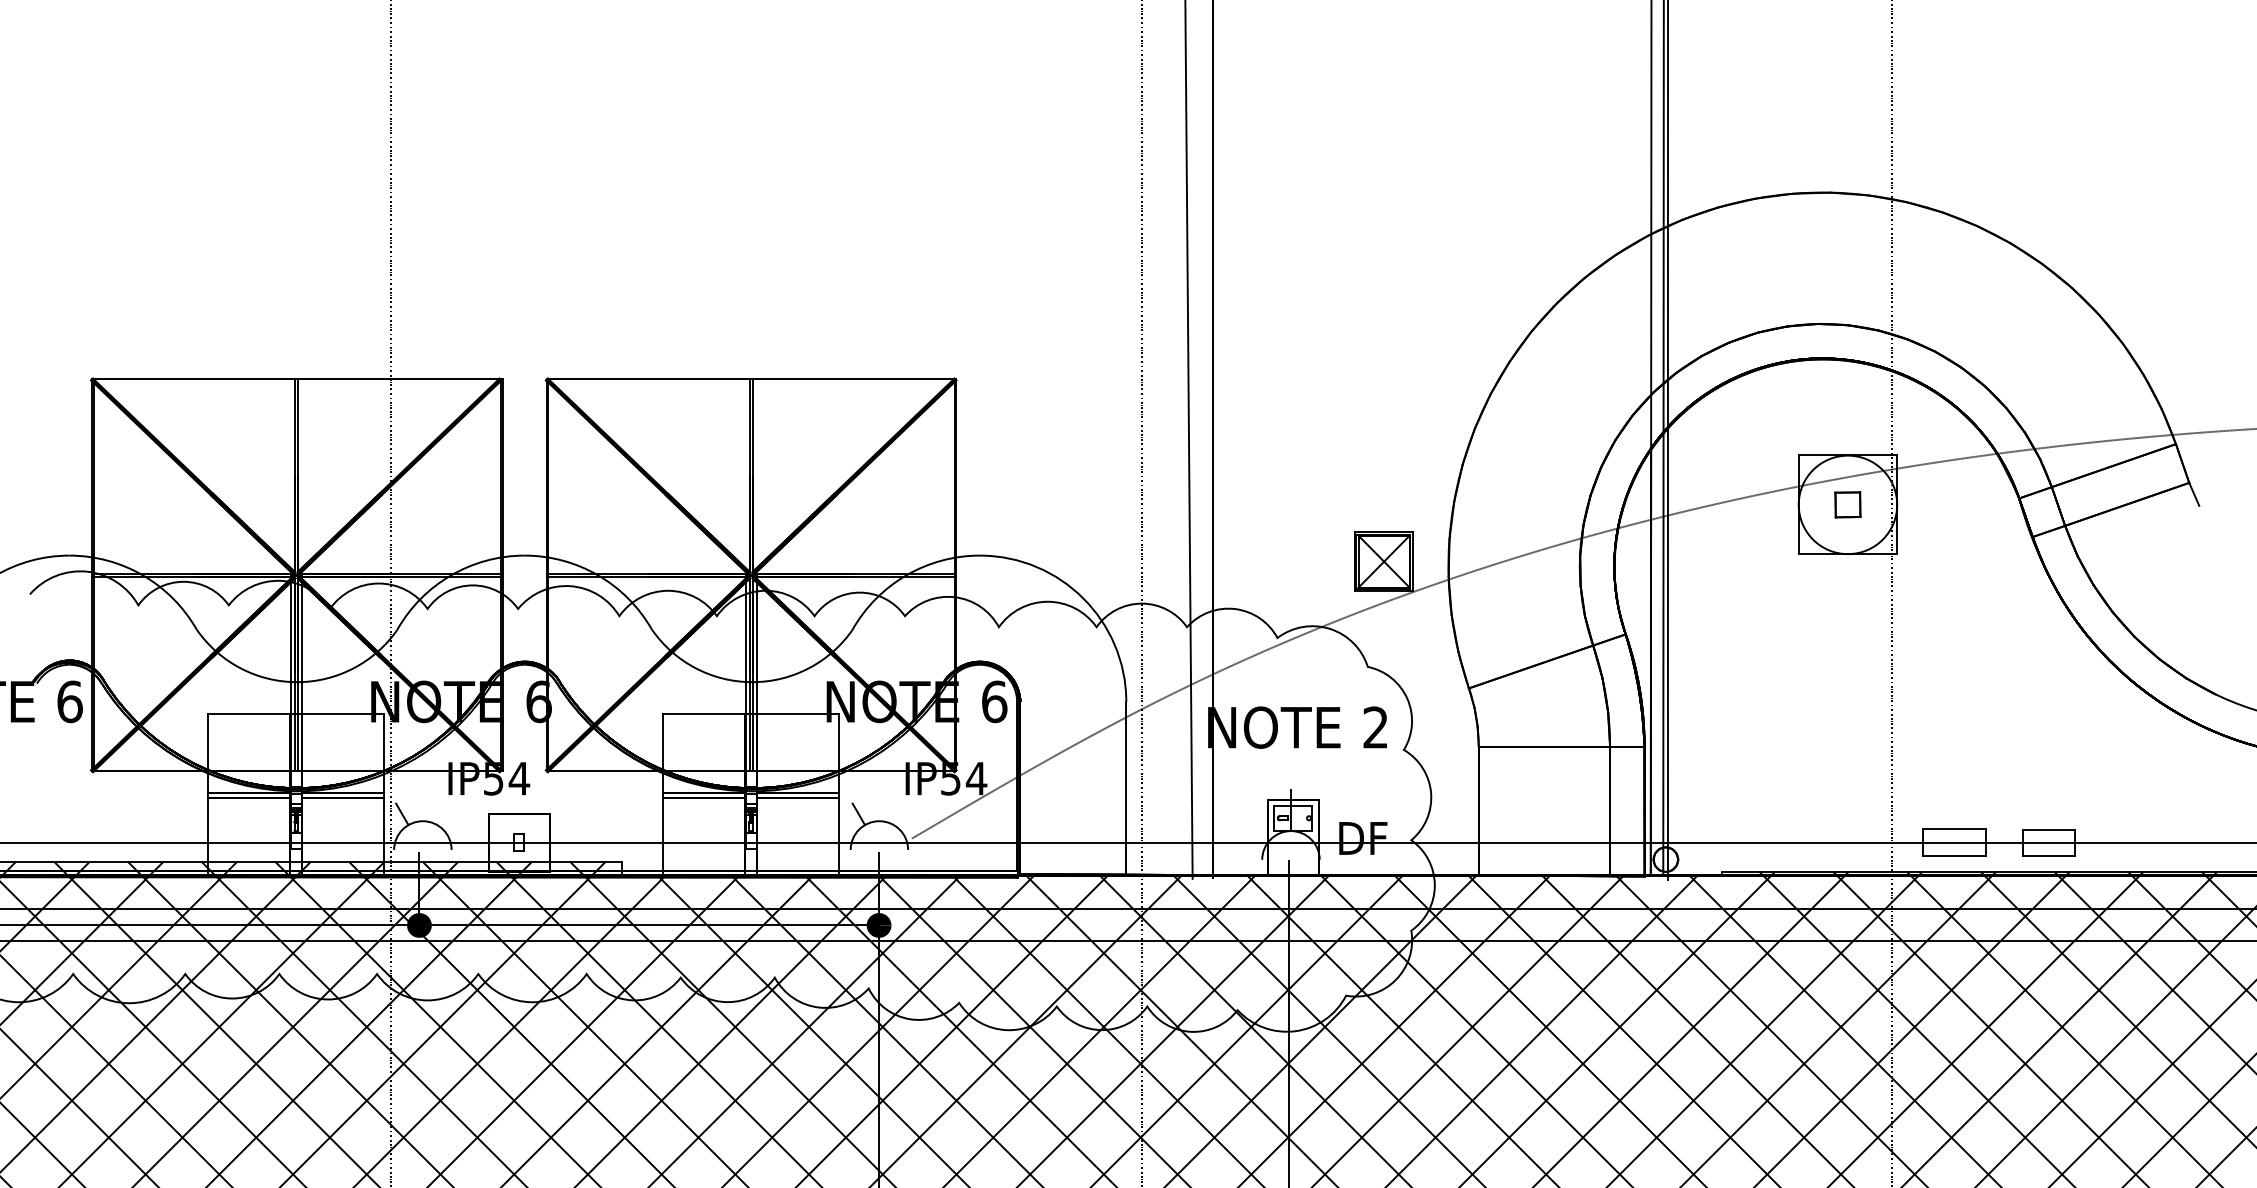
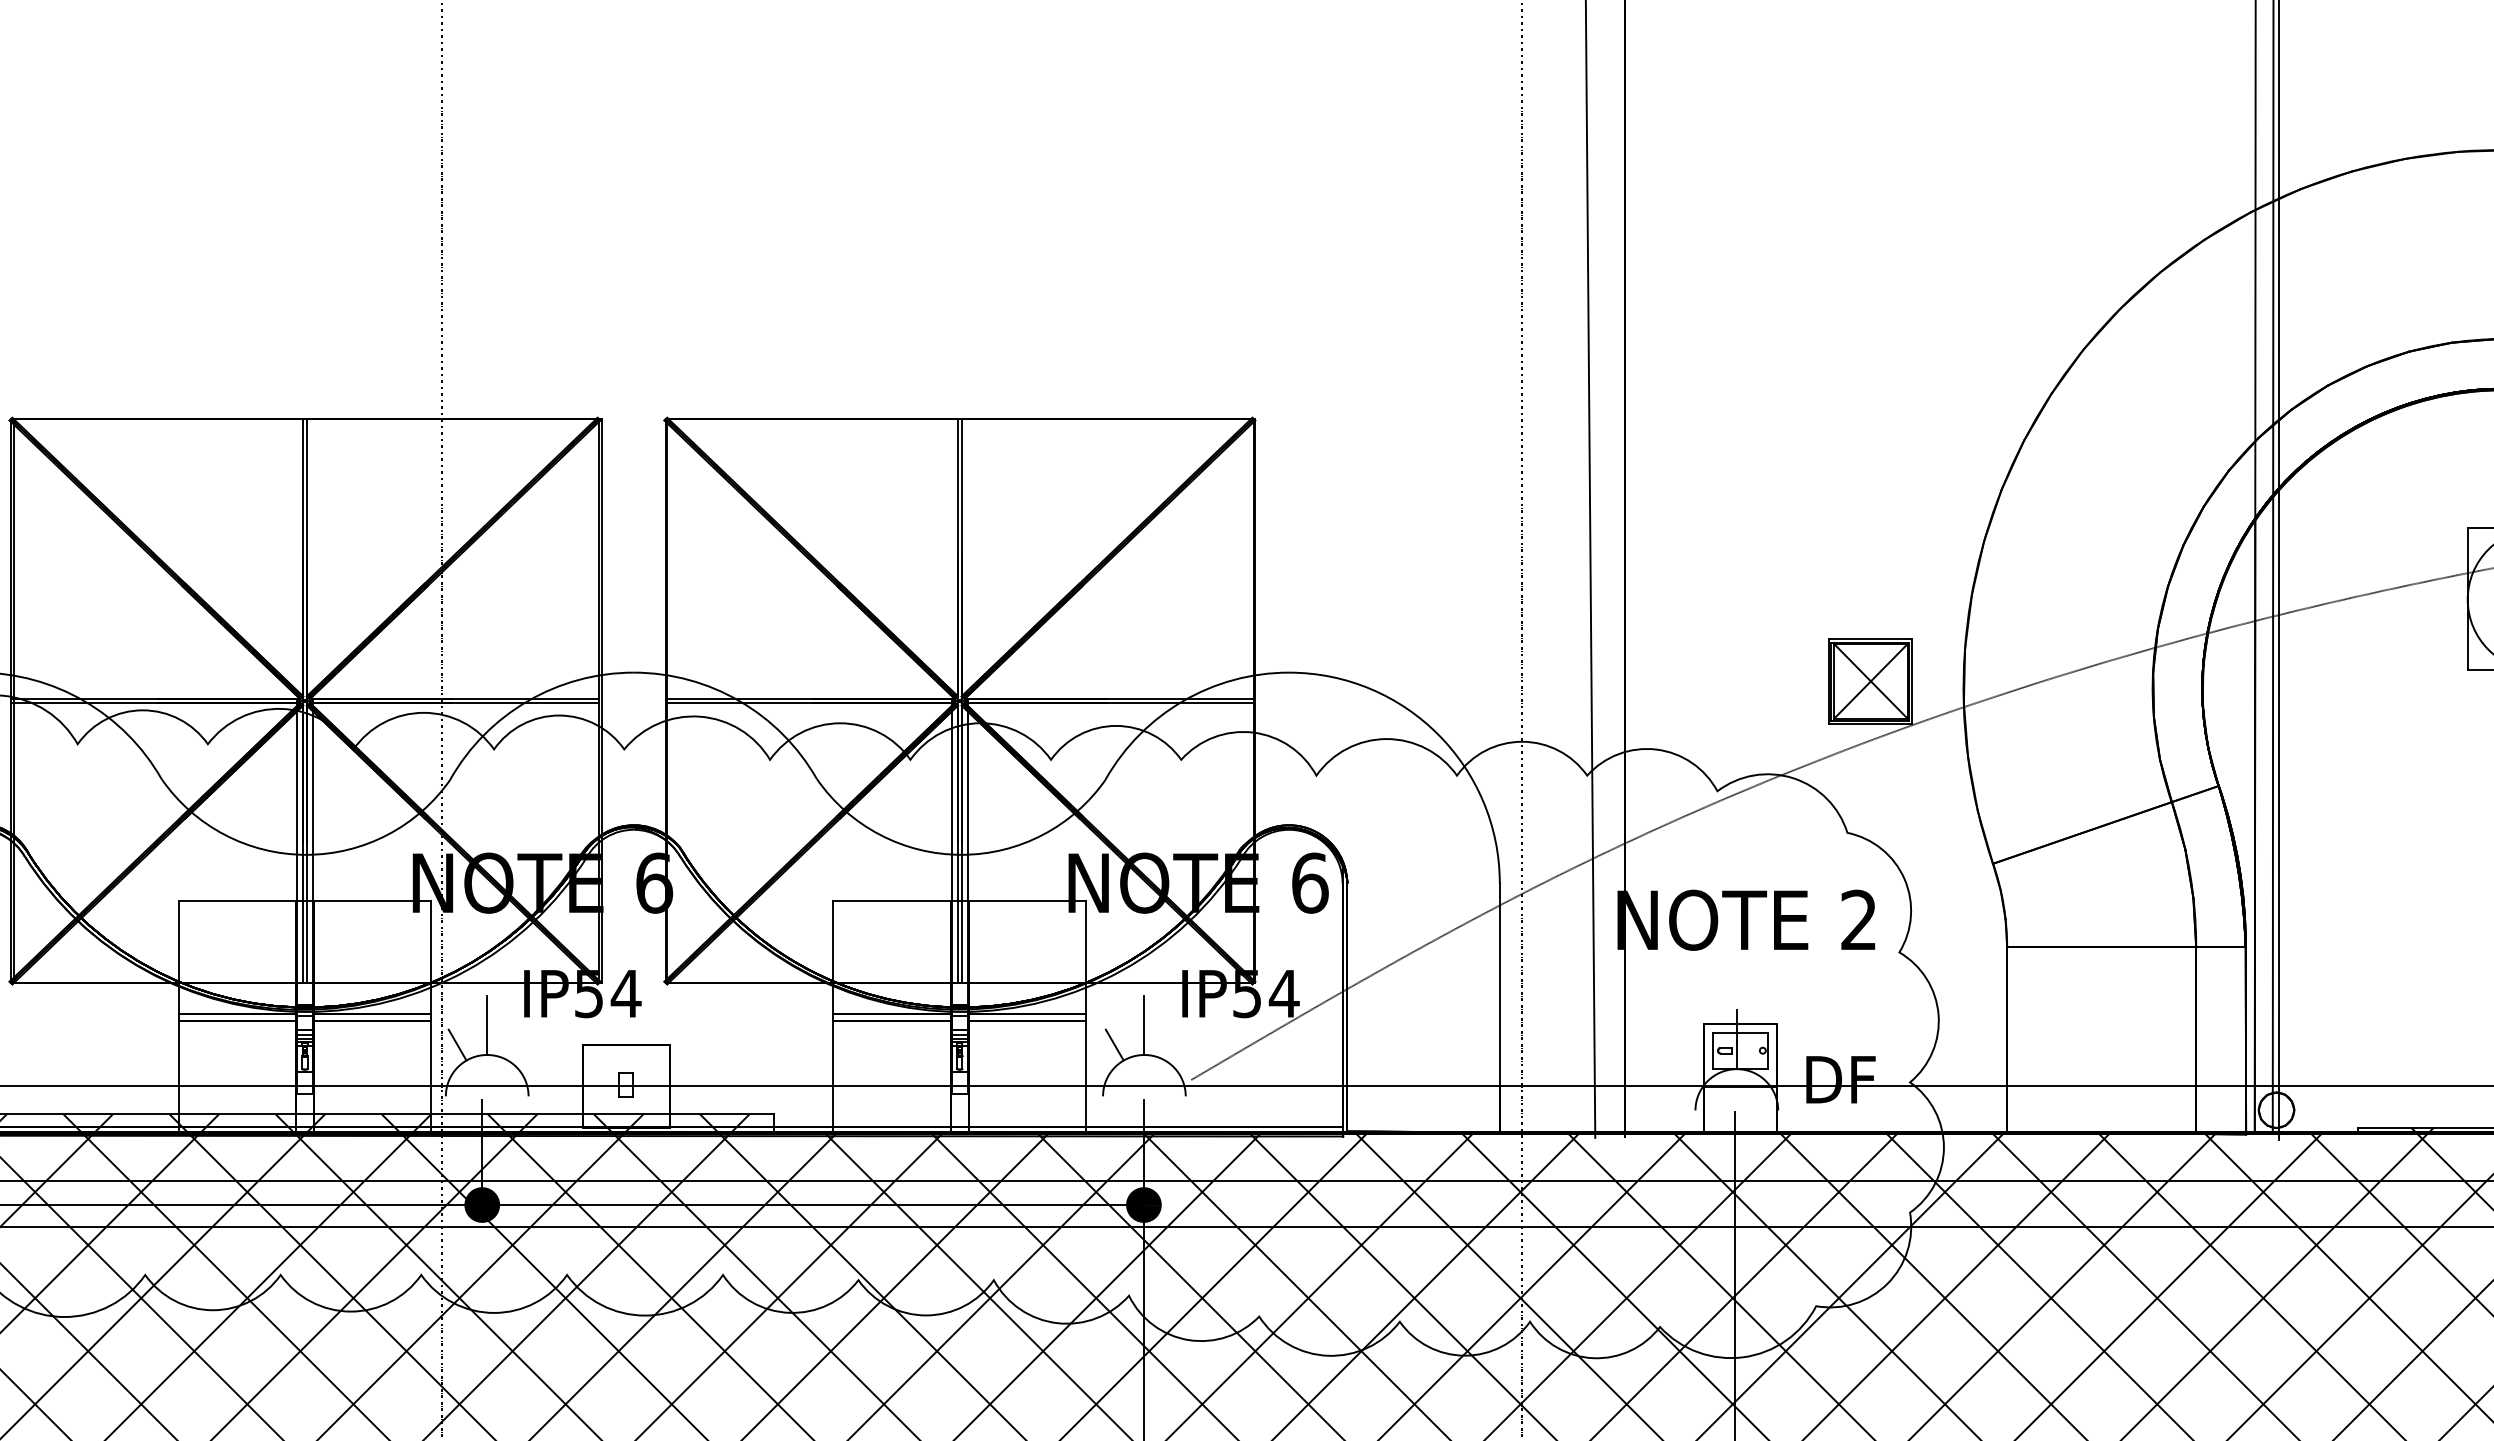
line: (422, 800) -> (486, 1025), added
line: (879, 800) -> (1144, 1025), added

